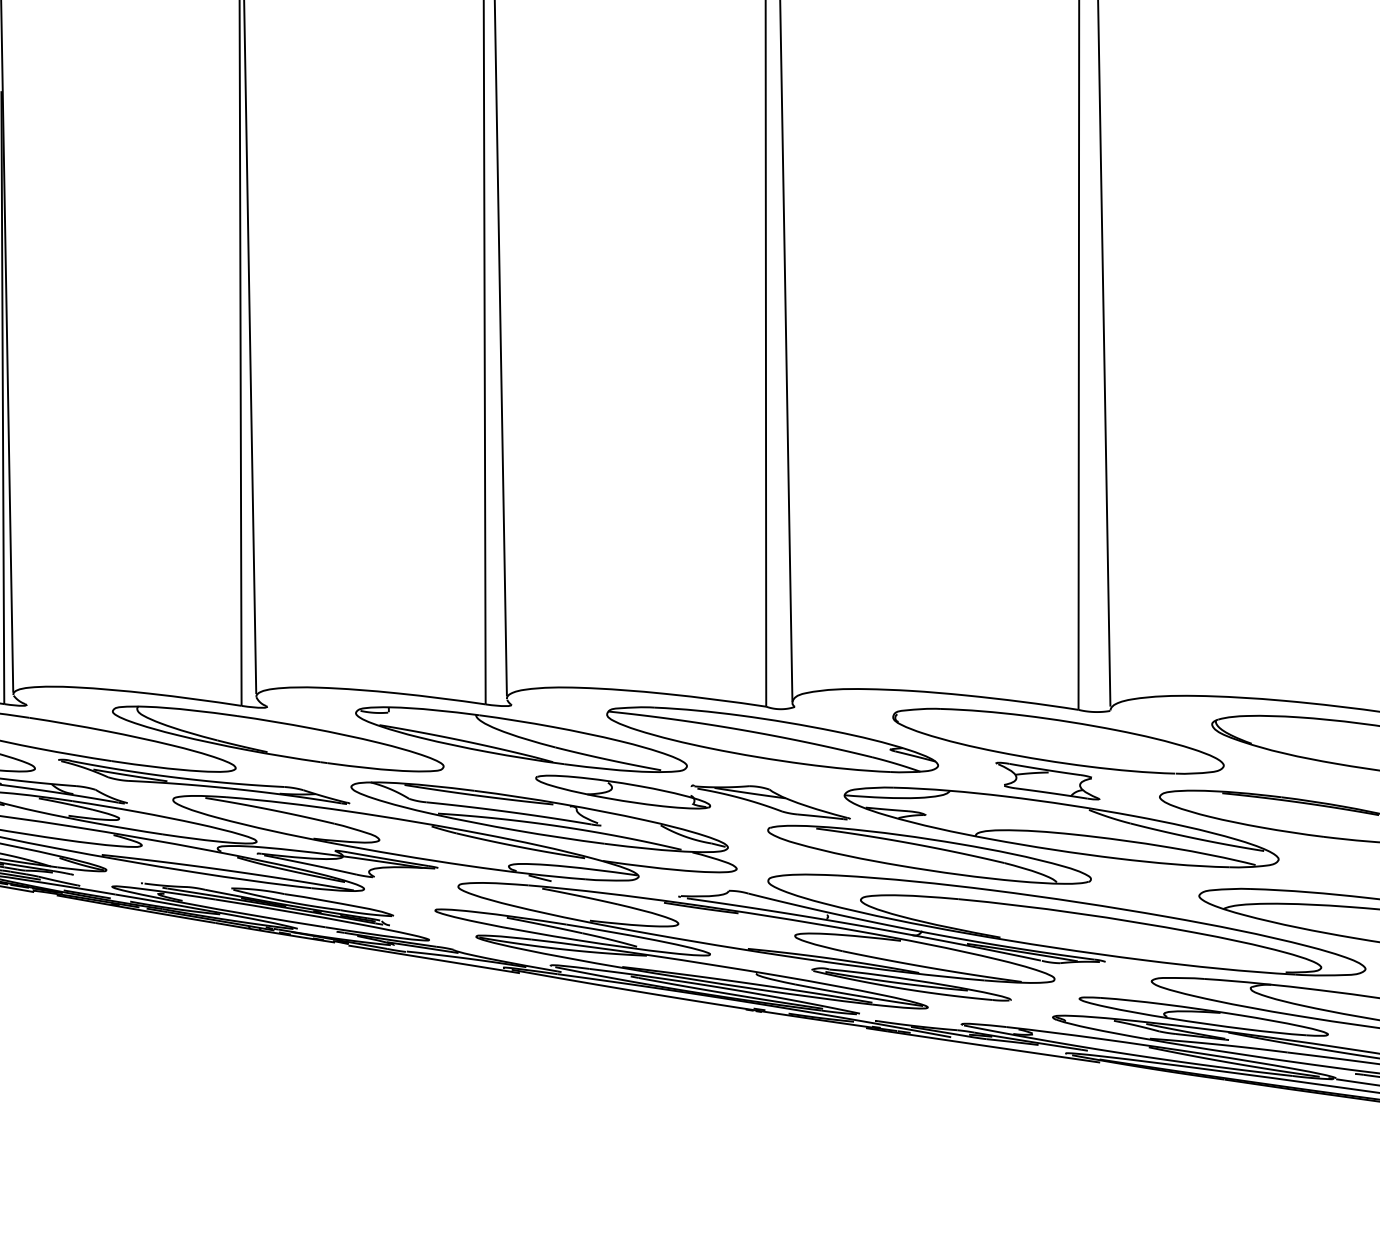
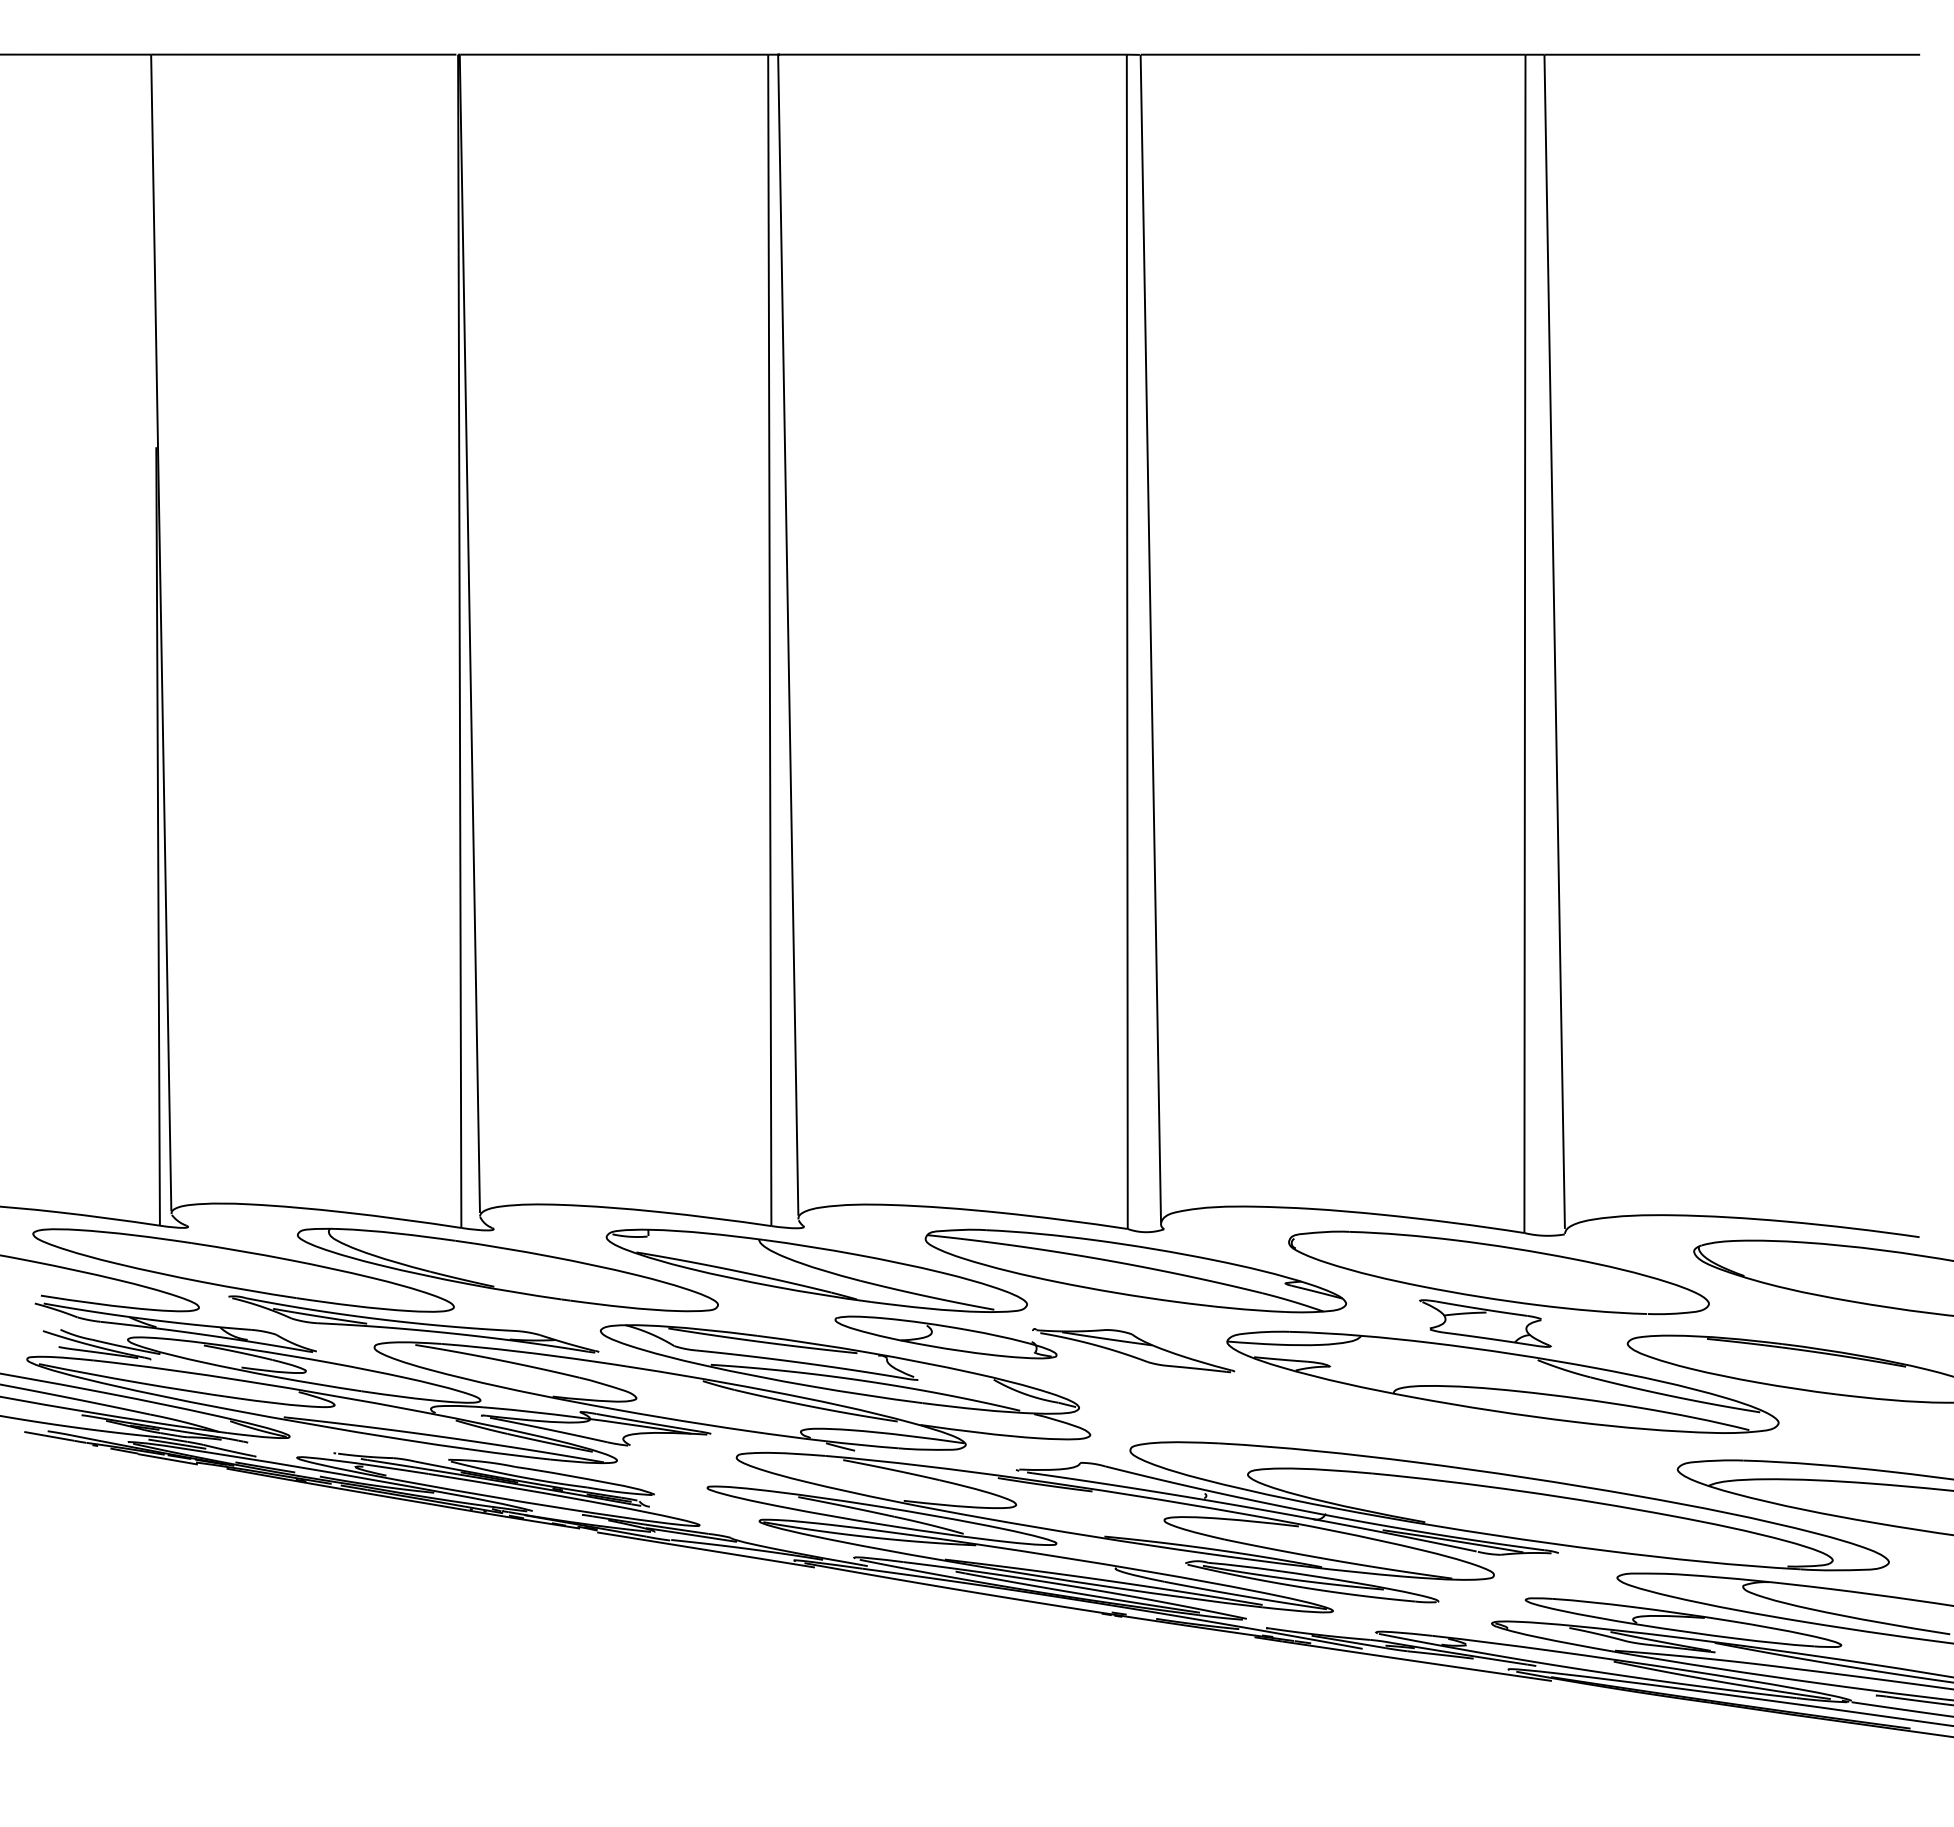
part: (929, 854) -> (1335, 1416), removed

